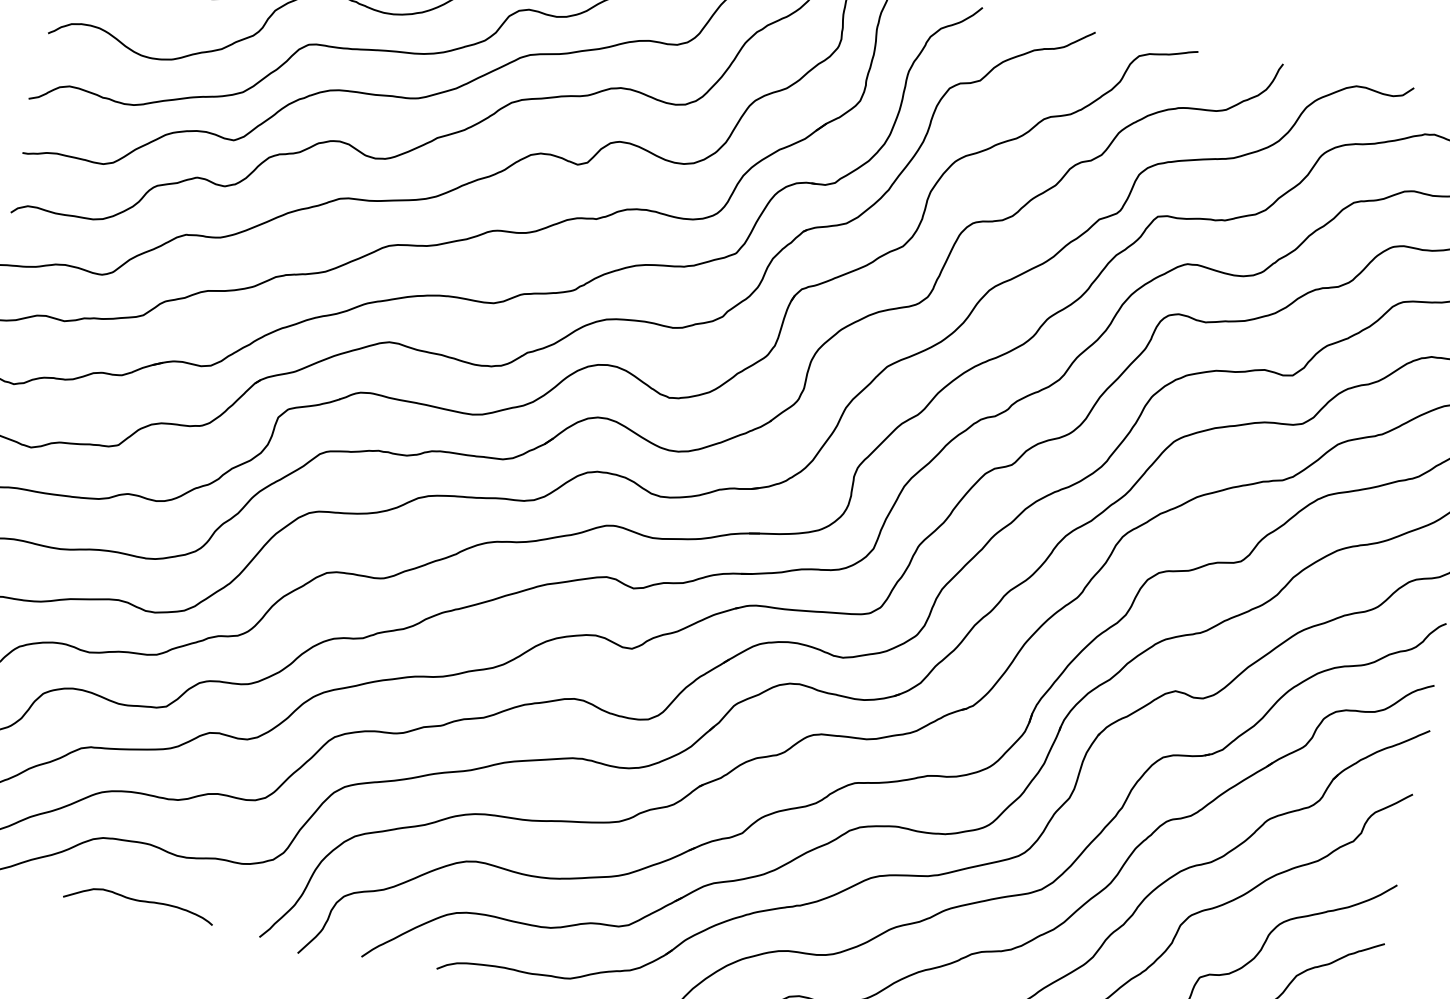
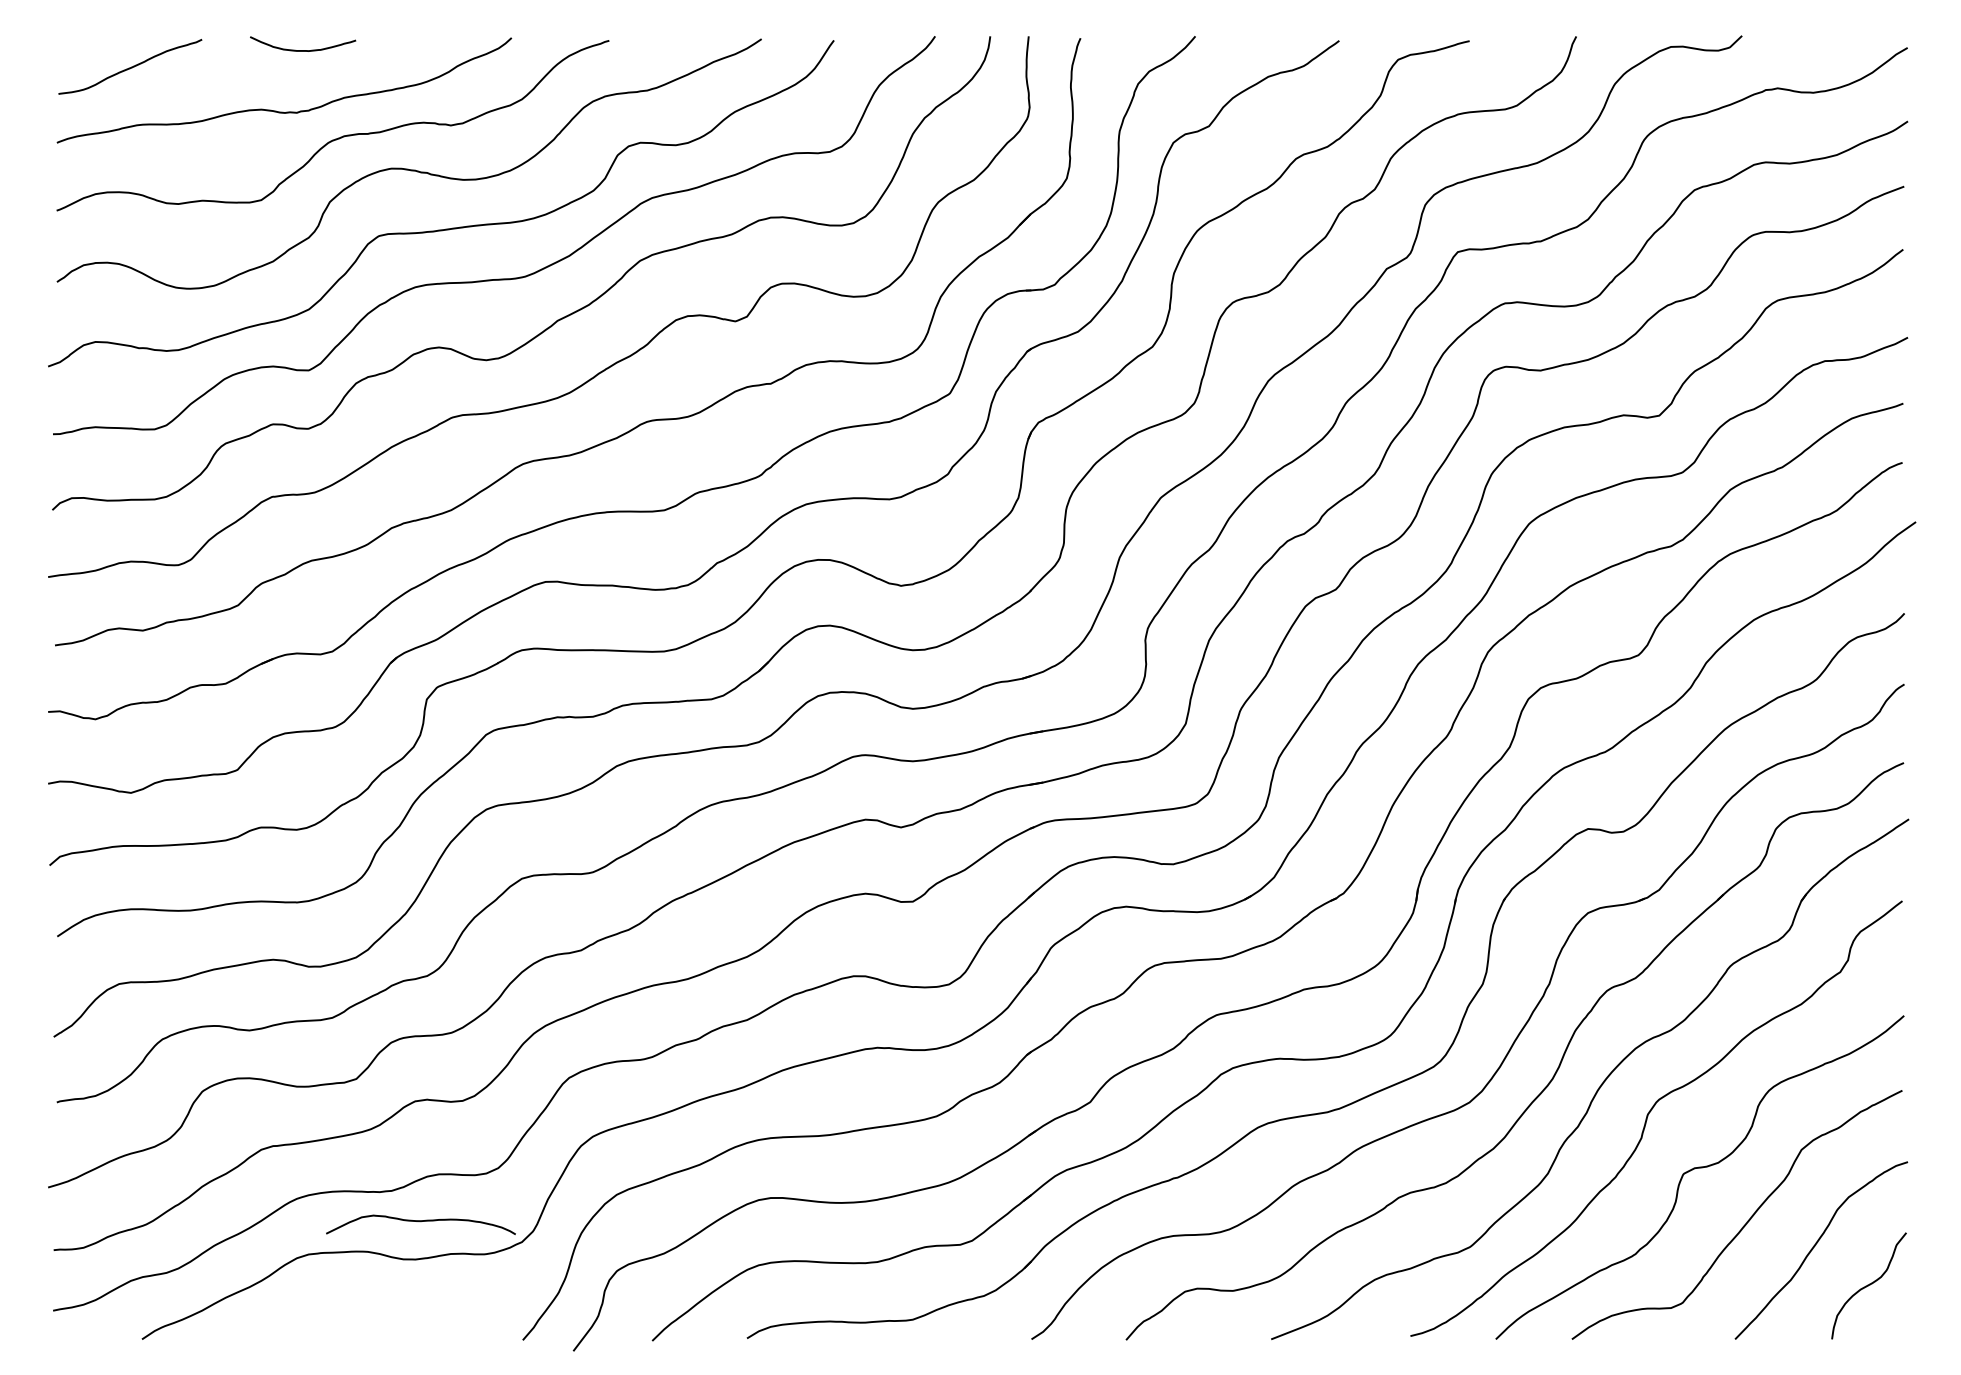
curve: (139, 901) -> (420, 1222), moved

